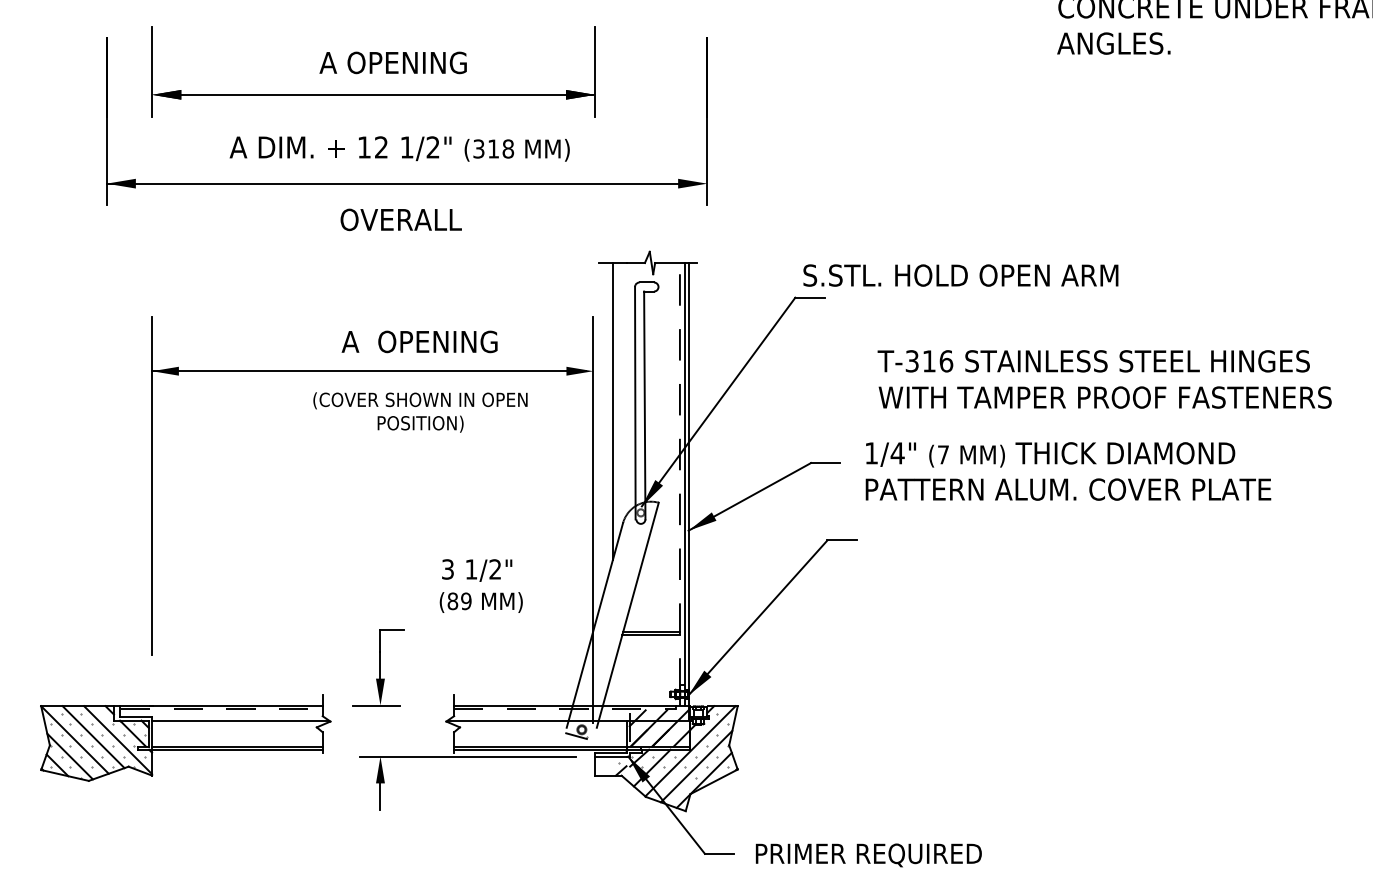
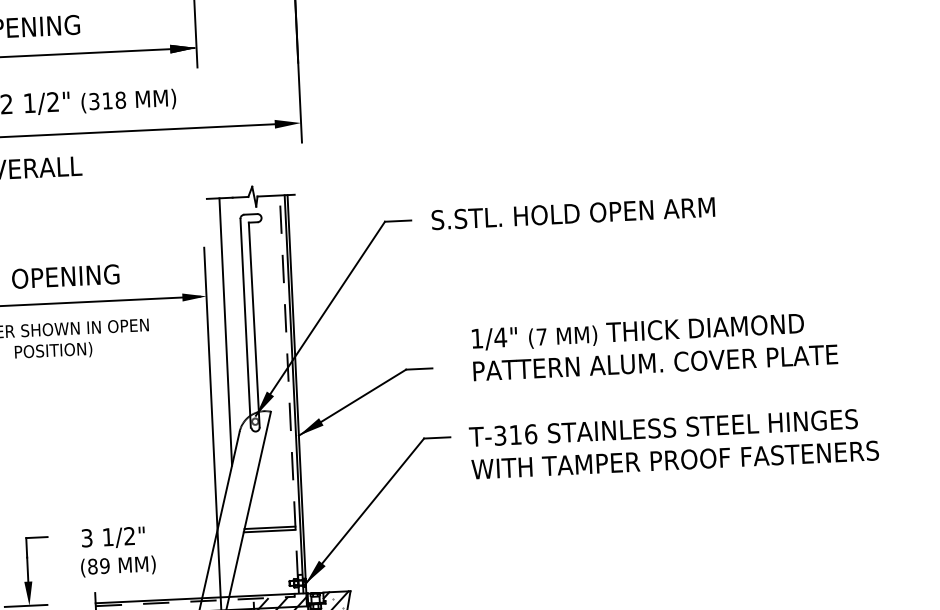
text: (960, 275) -> (572, 213), moved
text: (1104, 379) -> (673, 443), moved
text: (1068, 471) -> (654, 346), moved
text: (480, 585) -> (116, 551), moved

